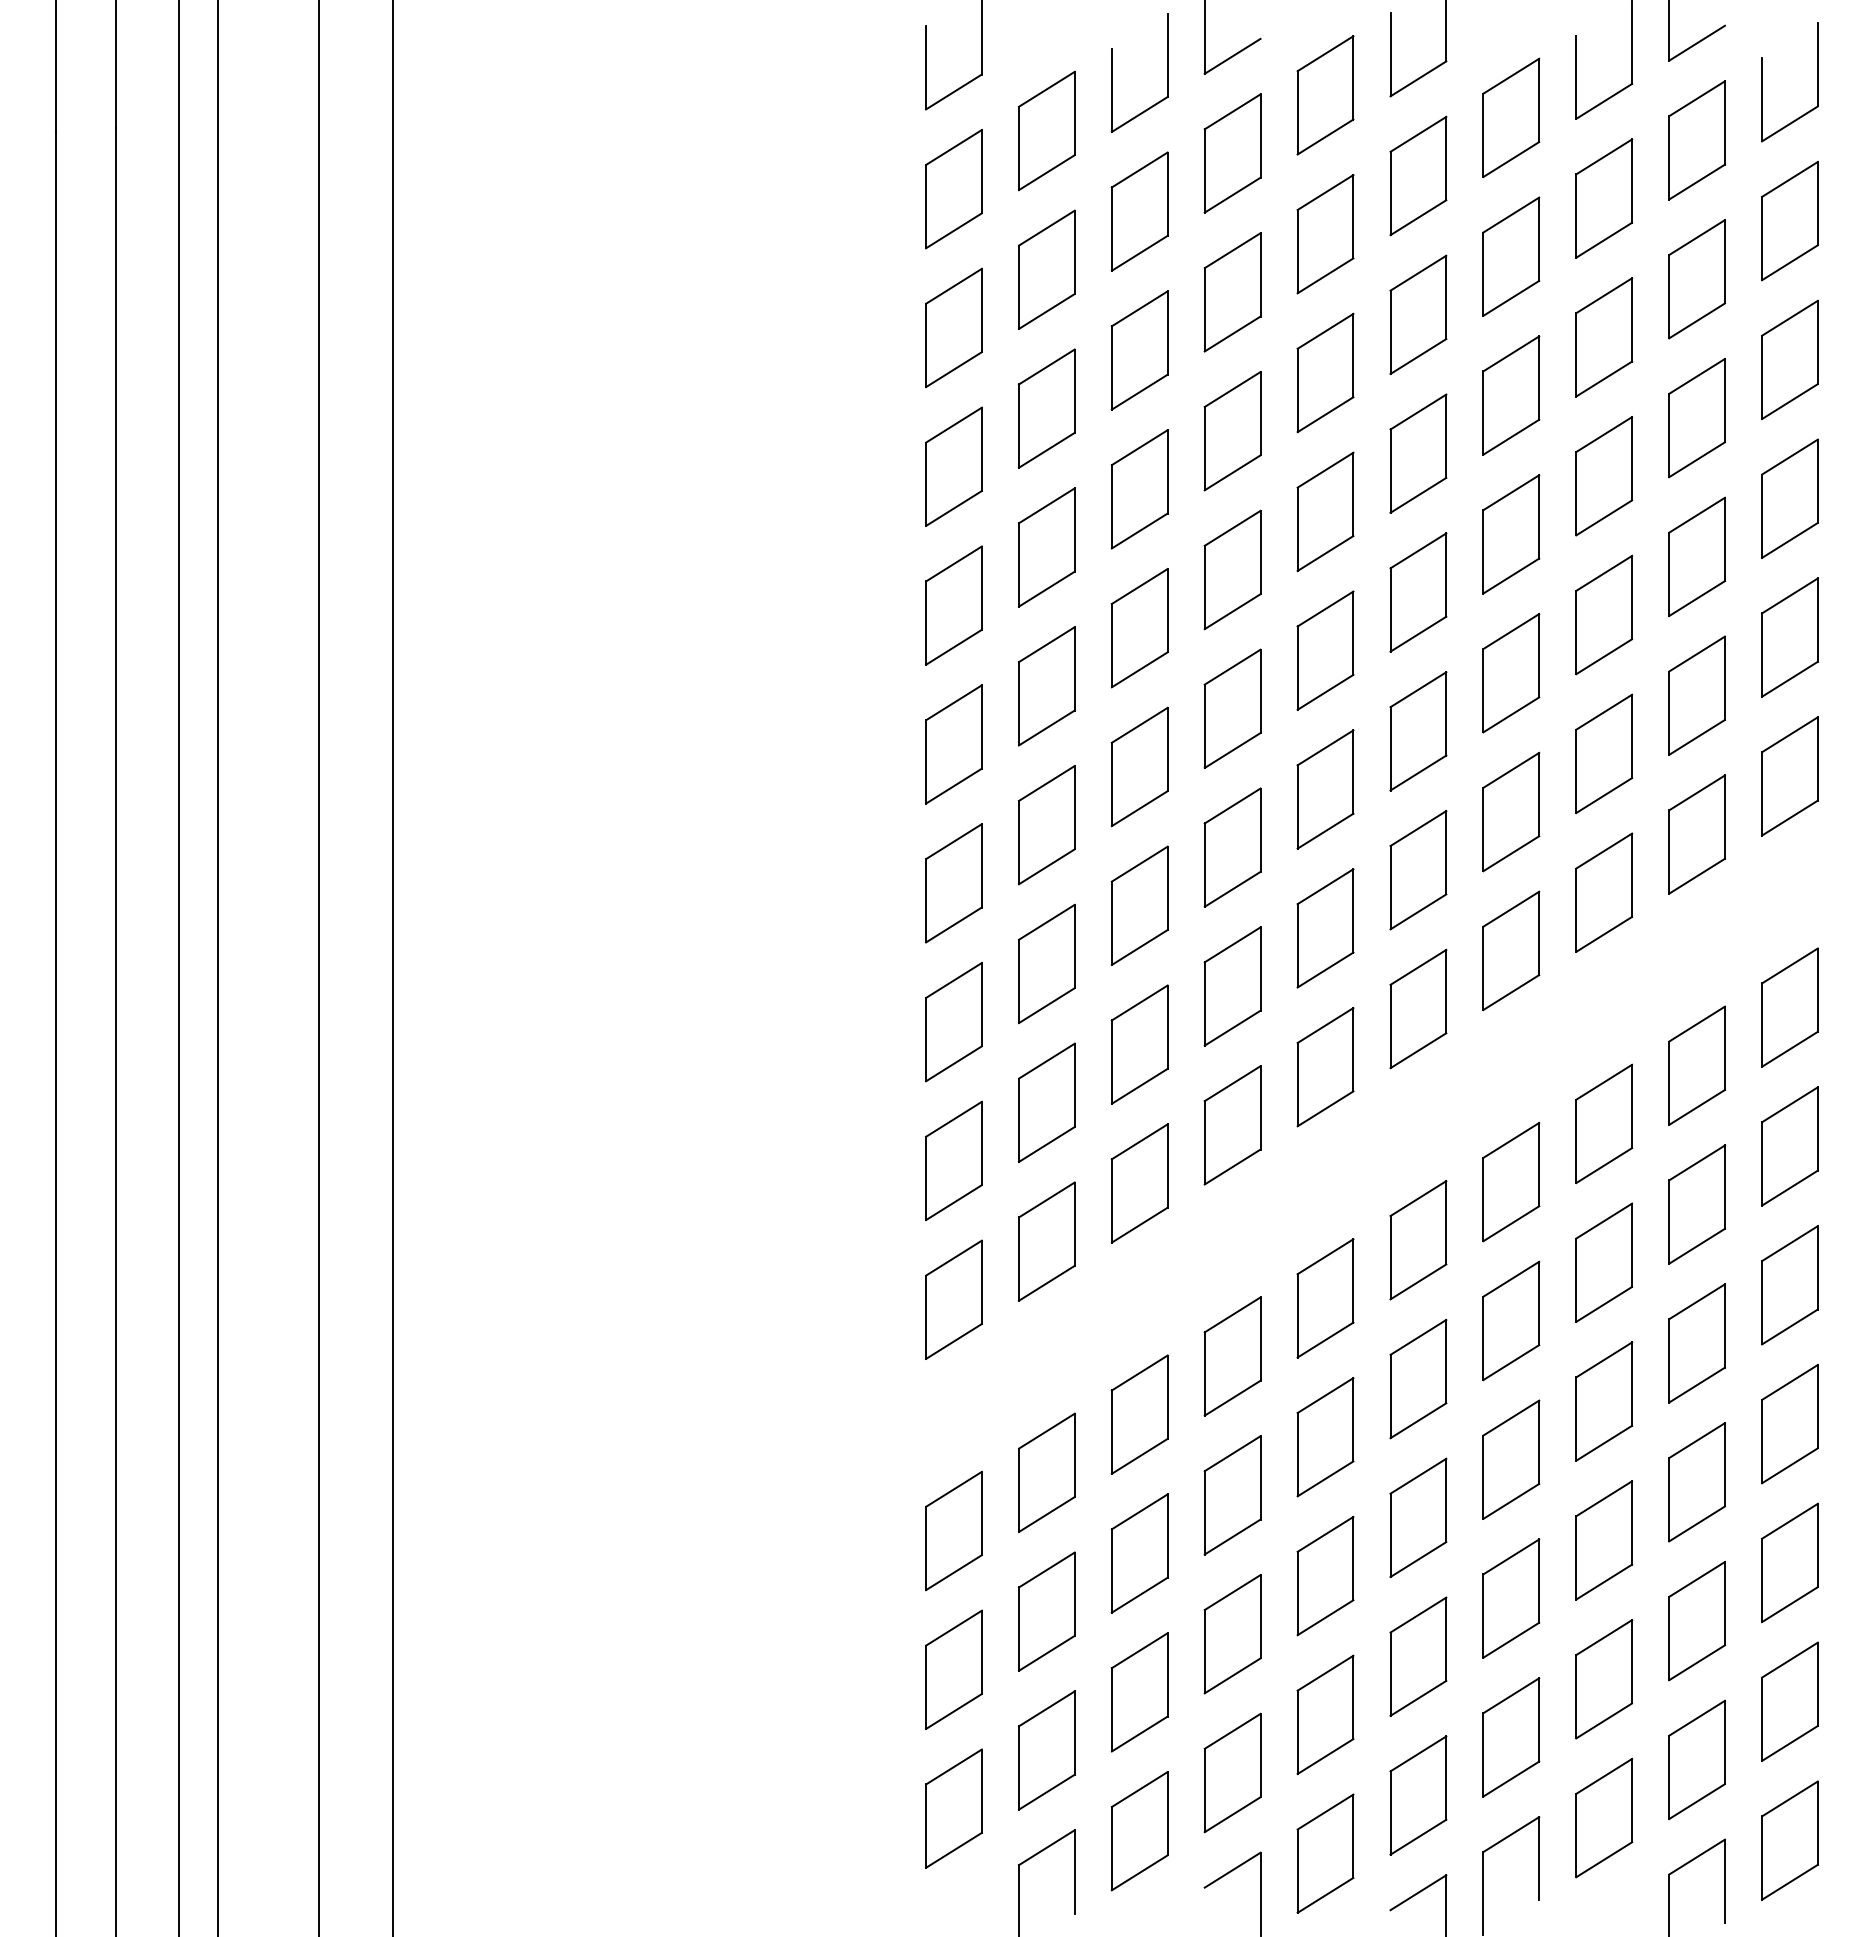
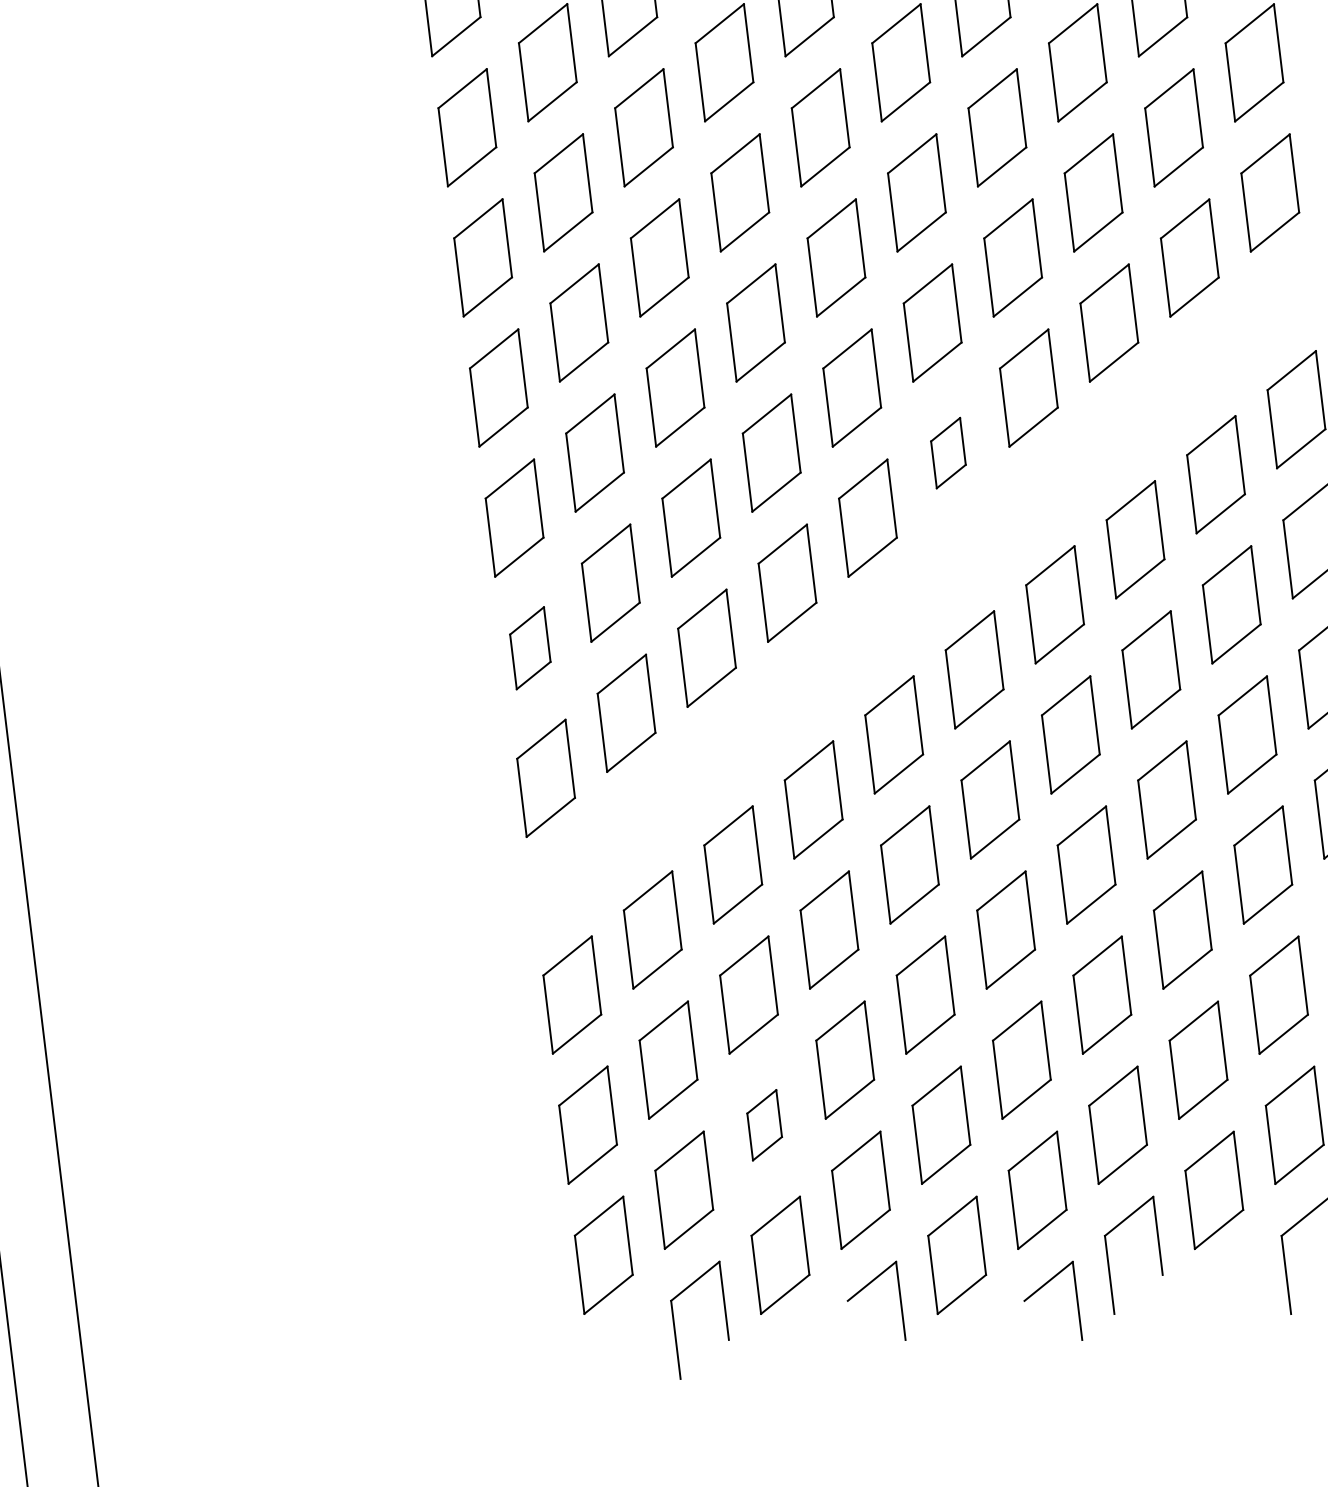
part: (1418, 1008) -> (948, 452), size x0.6
part: (953, 1160) -> (529, 647), size x0.7
part: (1139, 1692) -> (764, 1125), size x0.6

